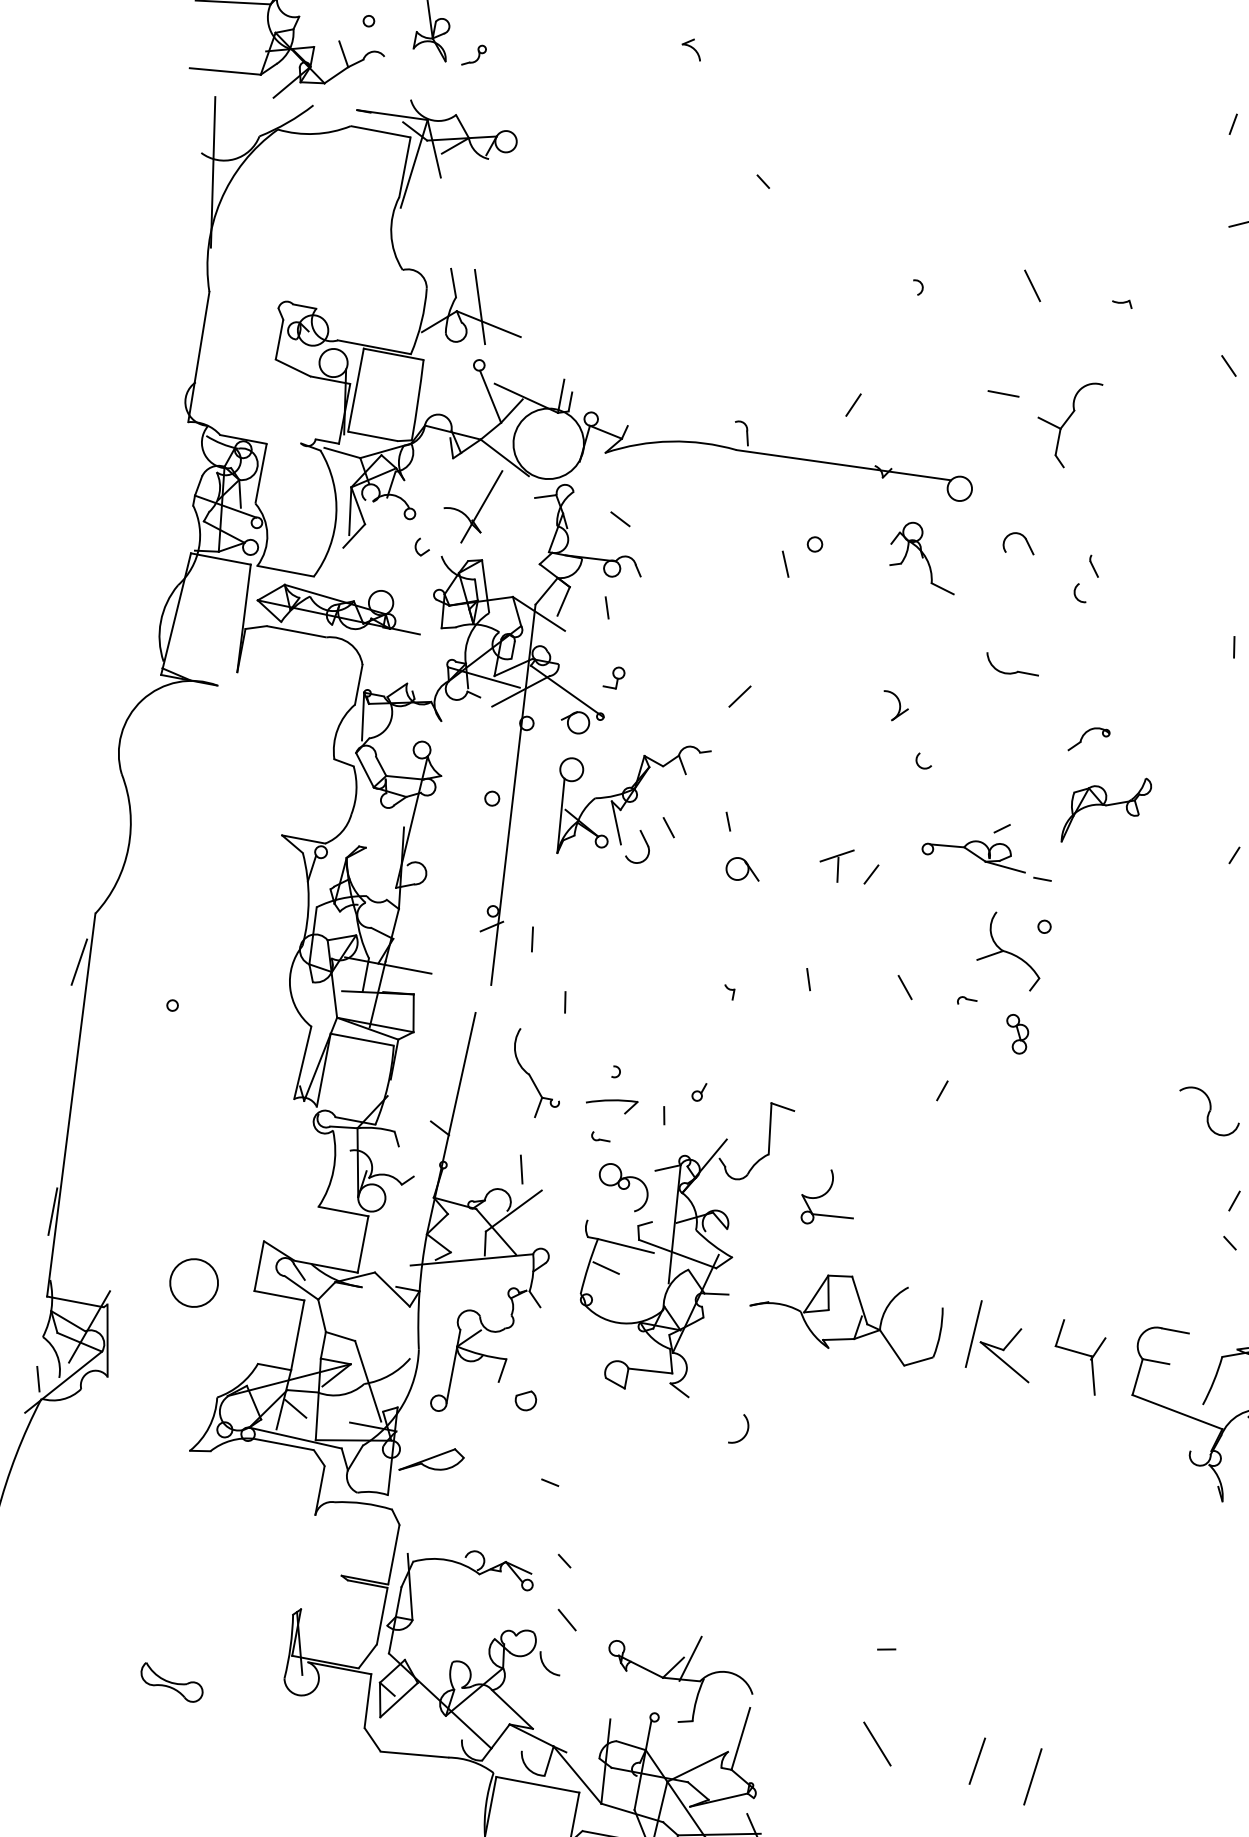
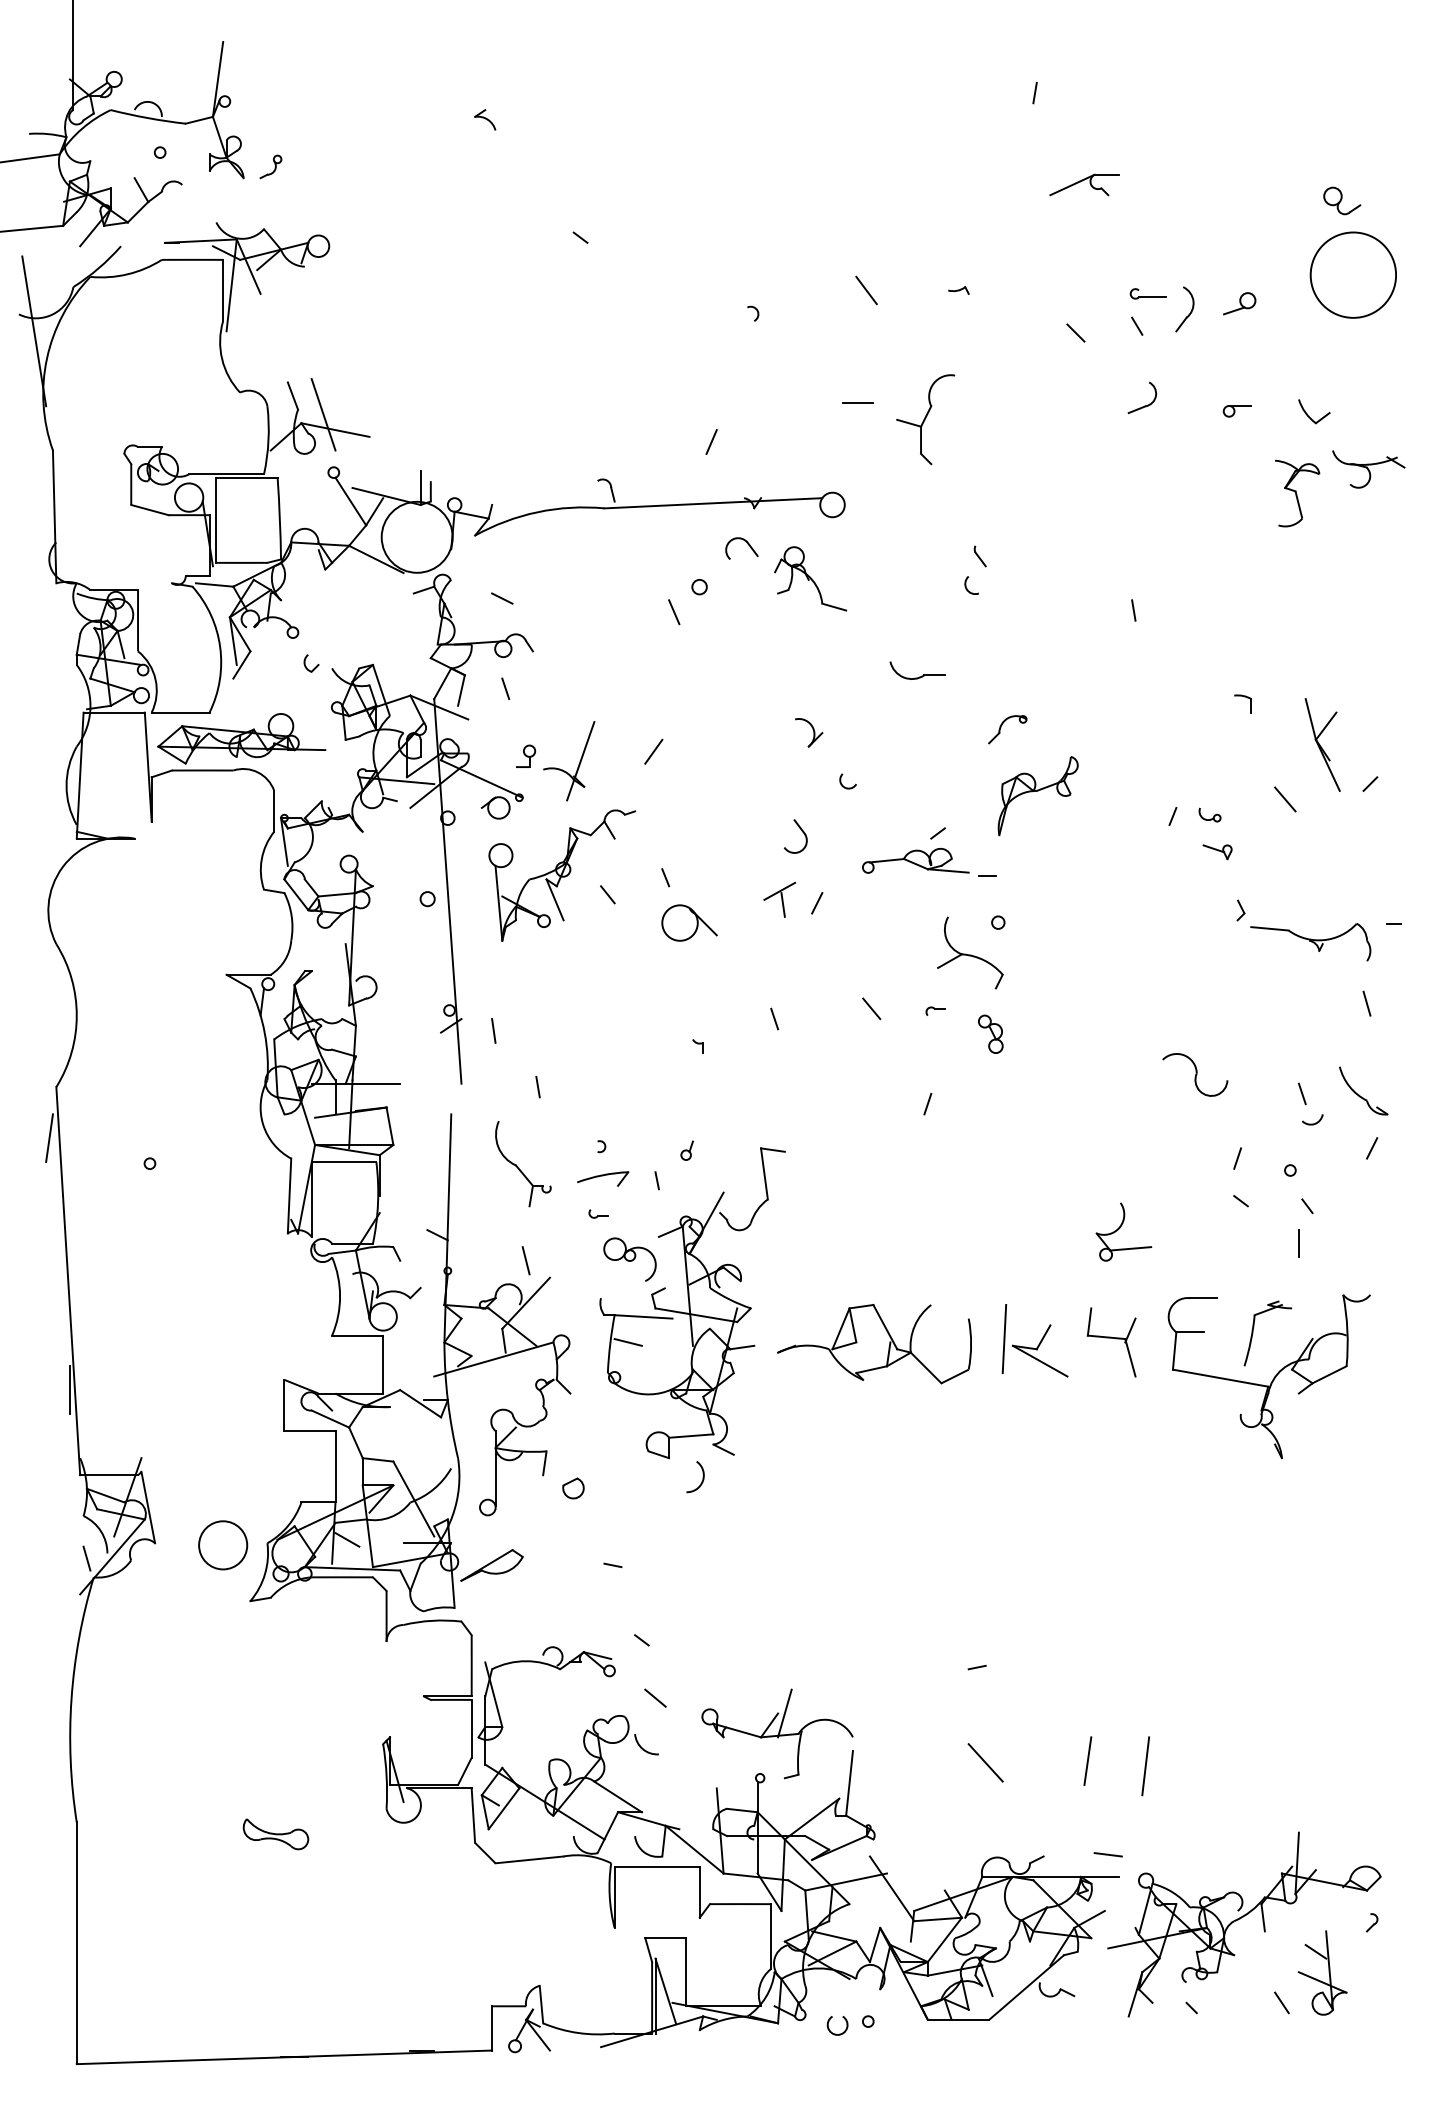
part: (479, 509) -> (578, 764), moved
part: (1025, 541) -> (747, 544), moved
part: (645, 843) -> (801, 831), moved
part: (743, 869) -> (689, 922), size x1.6
part: (828, 1198) -> (1123, 1231), moved
circle: (194, 1283) -> (223, 1545), moved
arc: (746, 1431) -> (702, 1477), moved

